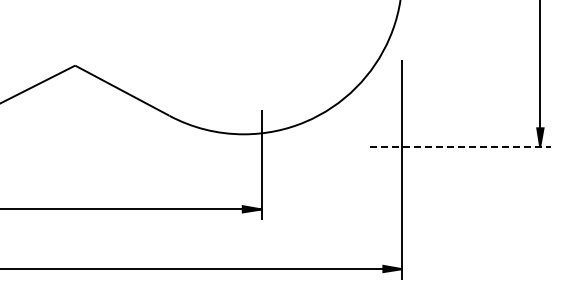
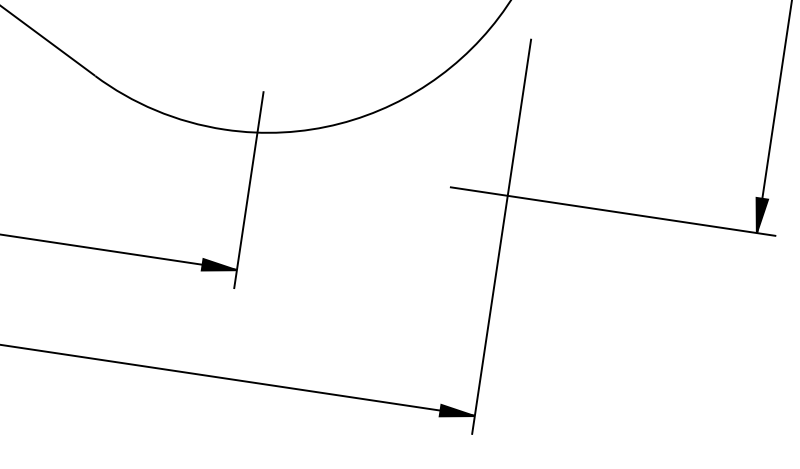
line: (461, 147) -> (614, 212), dashed -> solid

